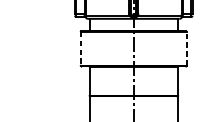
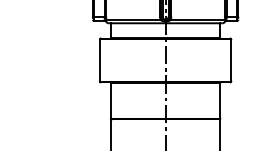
line: (81, 48) -> (100, 60), dashed -> solid
line: (186, 48) -> (231, 59), dashed -> solid

